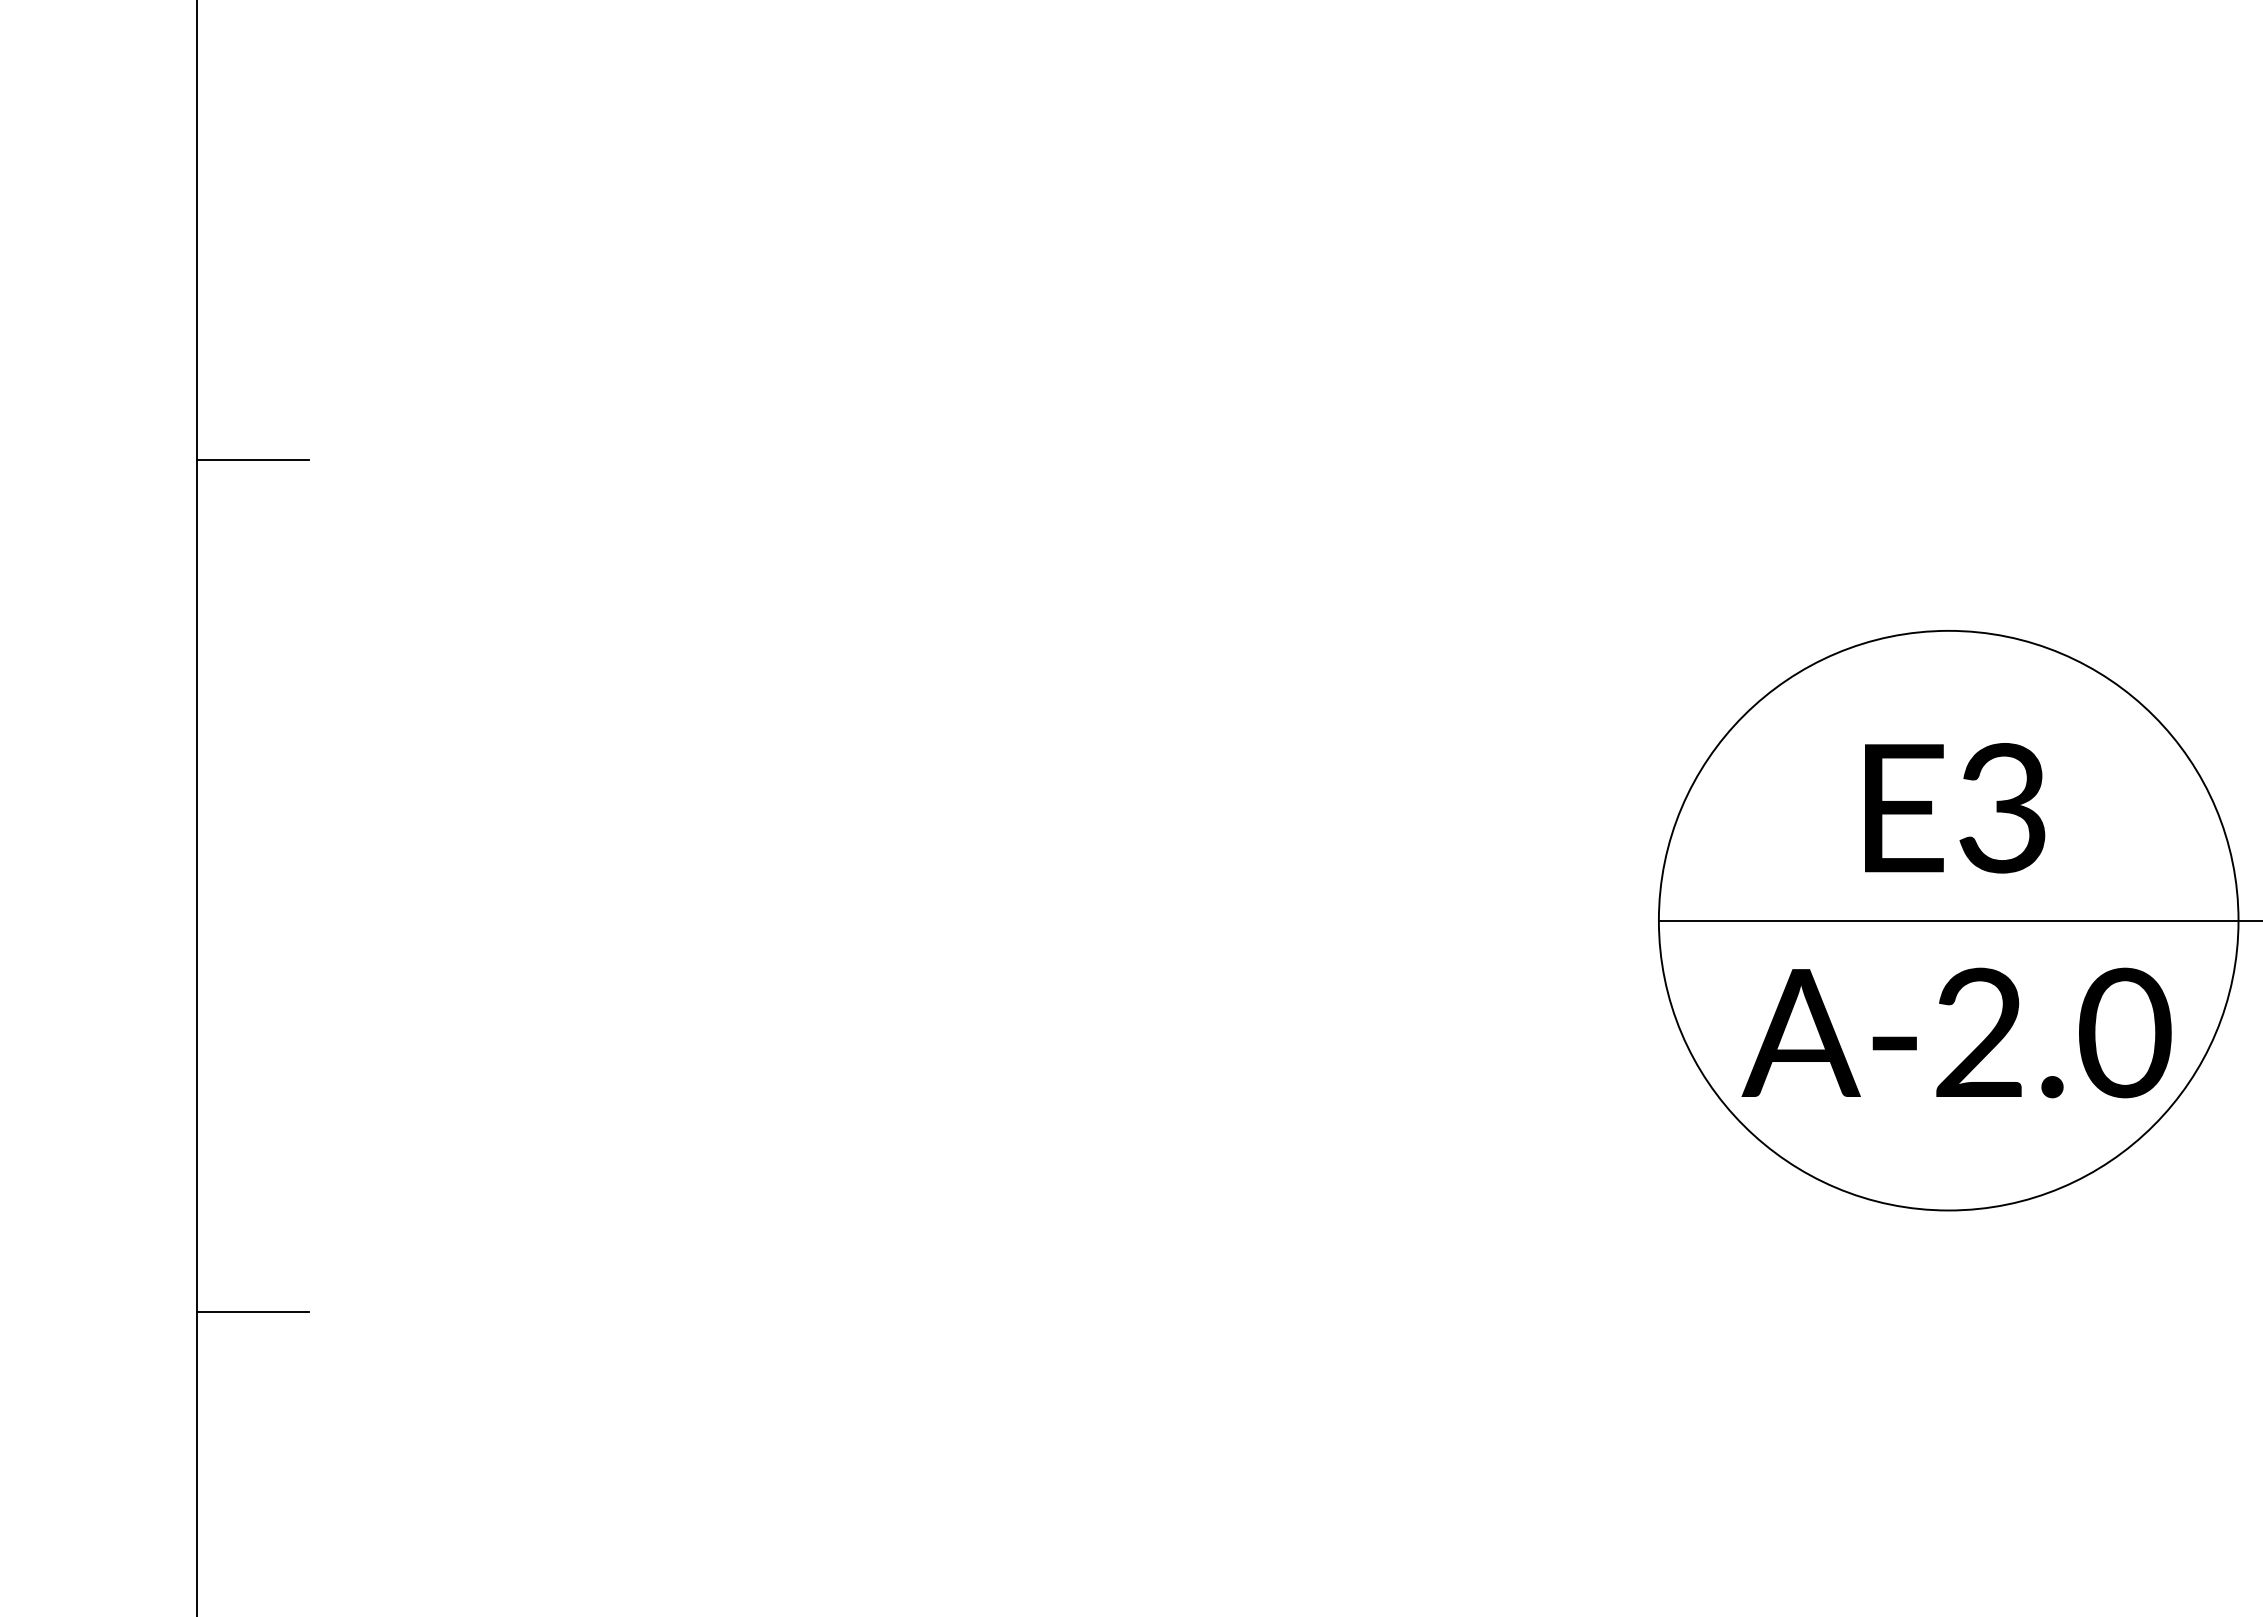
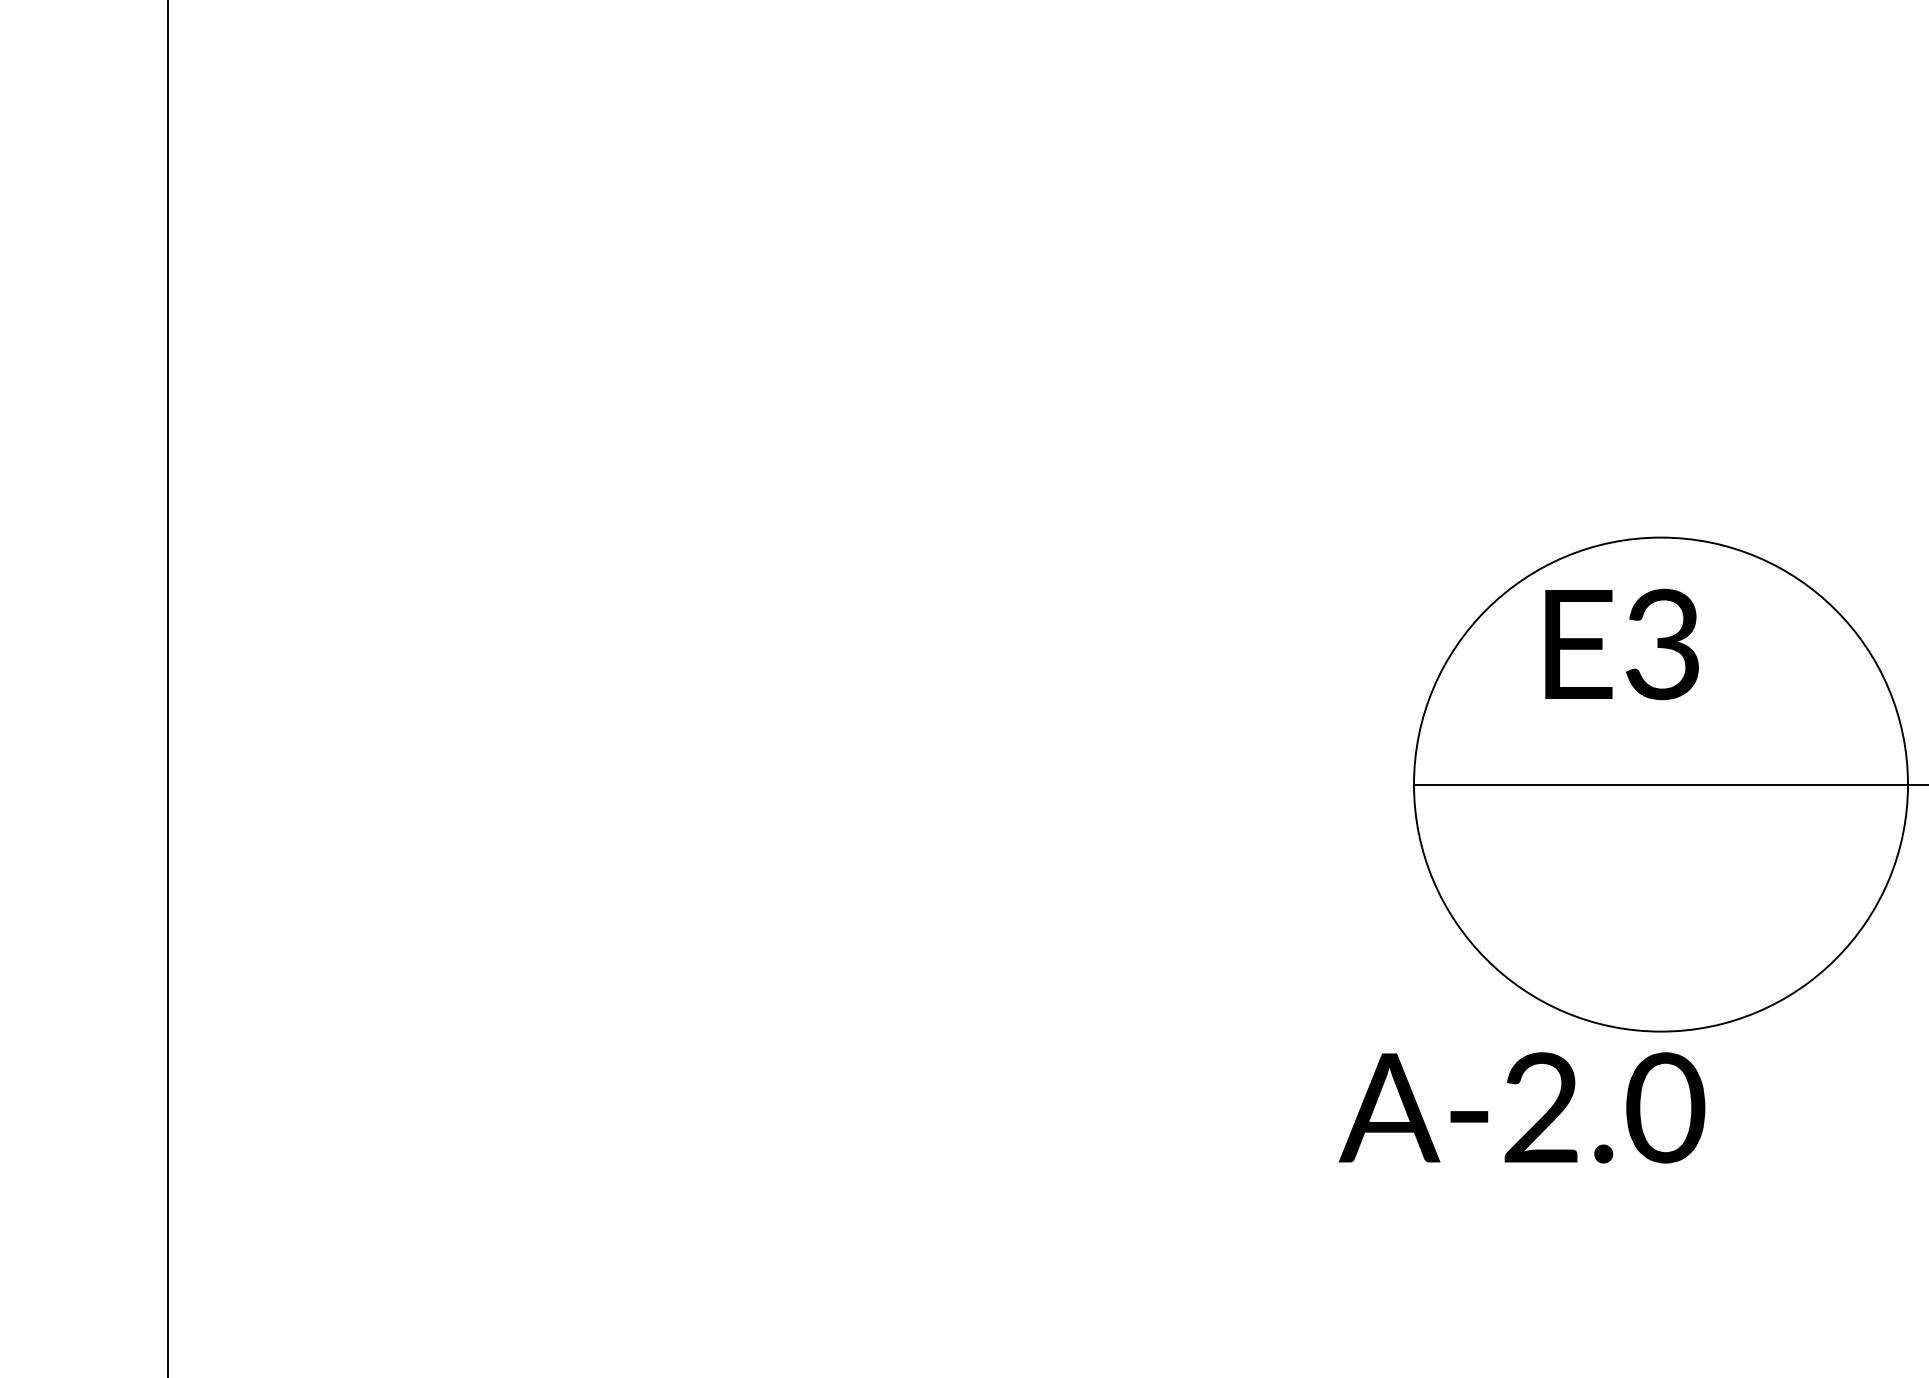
line: (252, 459) -> (215, 391), removed
text: (1955, 808) -> (1622, 644), moved
text: (1956, 1032) -> (1521, 1107), moved
line: (252, 1312) -> (215, 1118), removed

